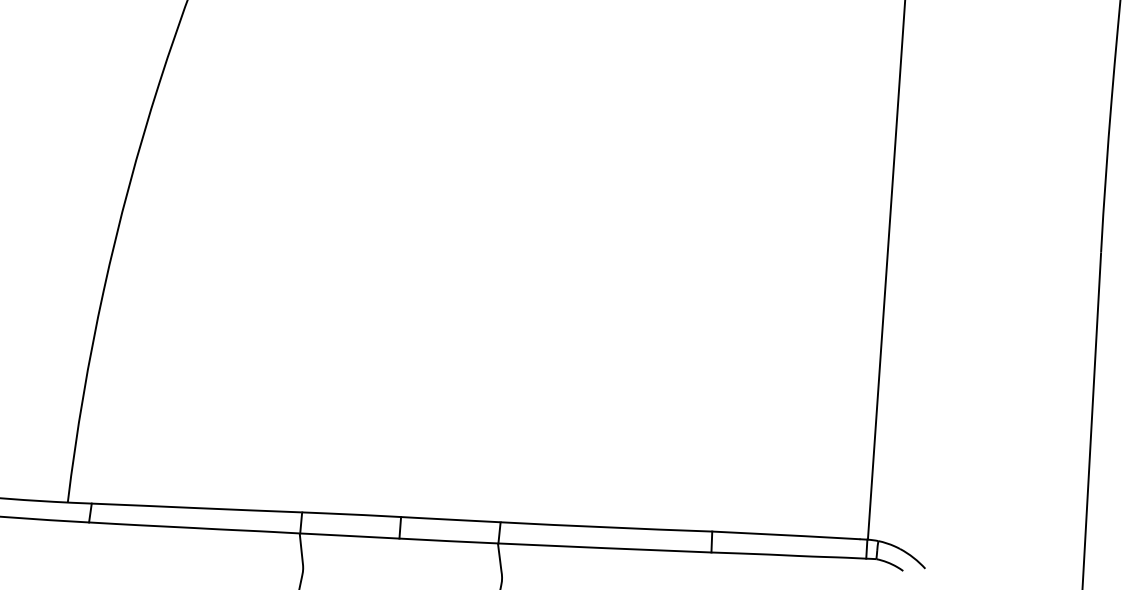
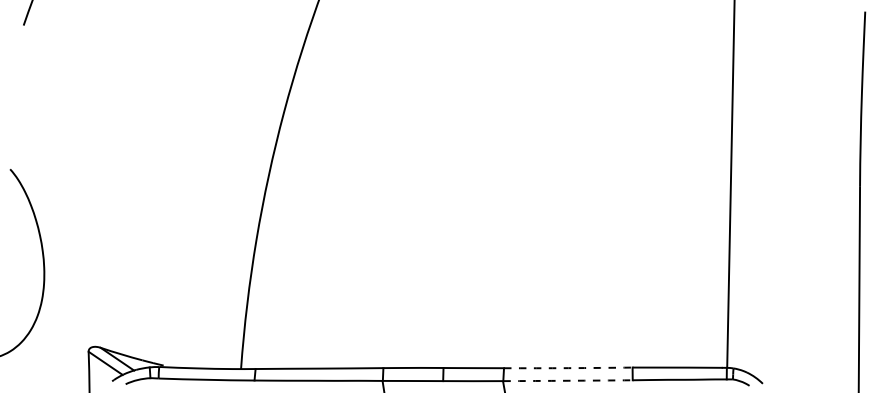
arc: (606, 527) -> (568, 368), solid -> dashed
arc: (605, 547) -> (568, 380), solid -> dashed

